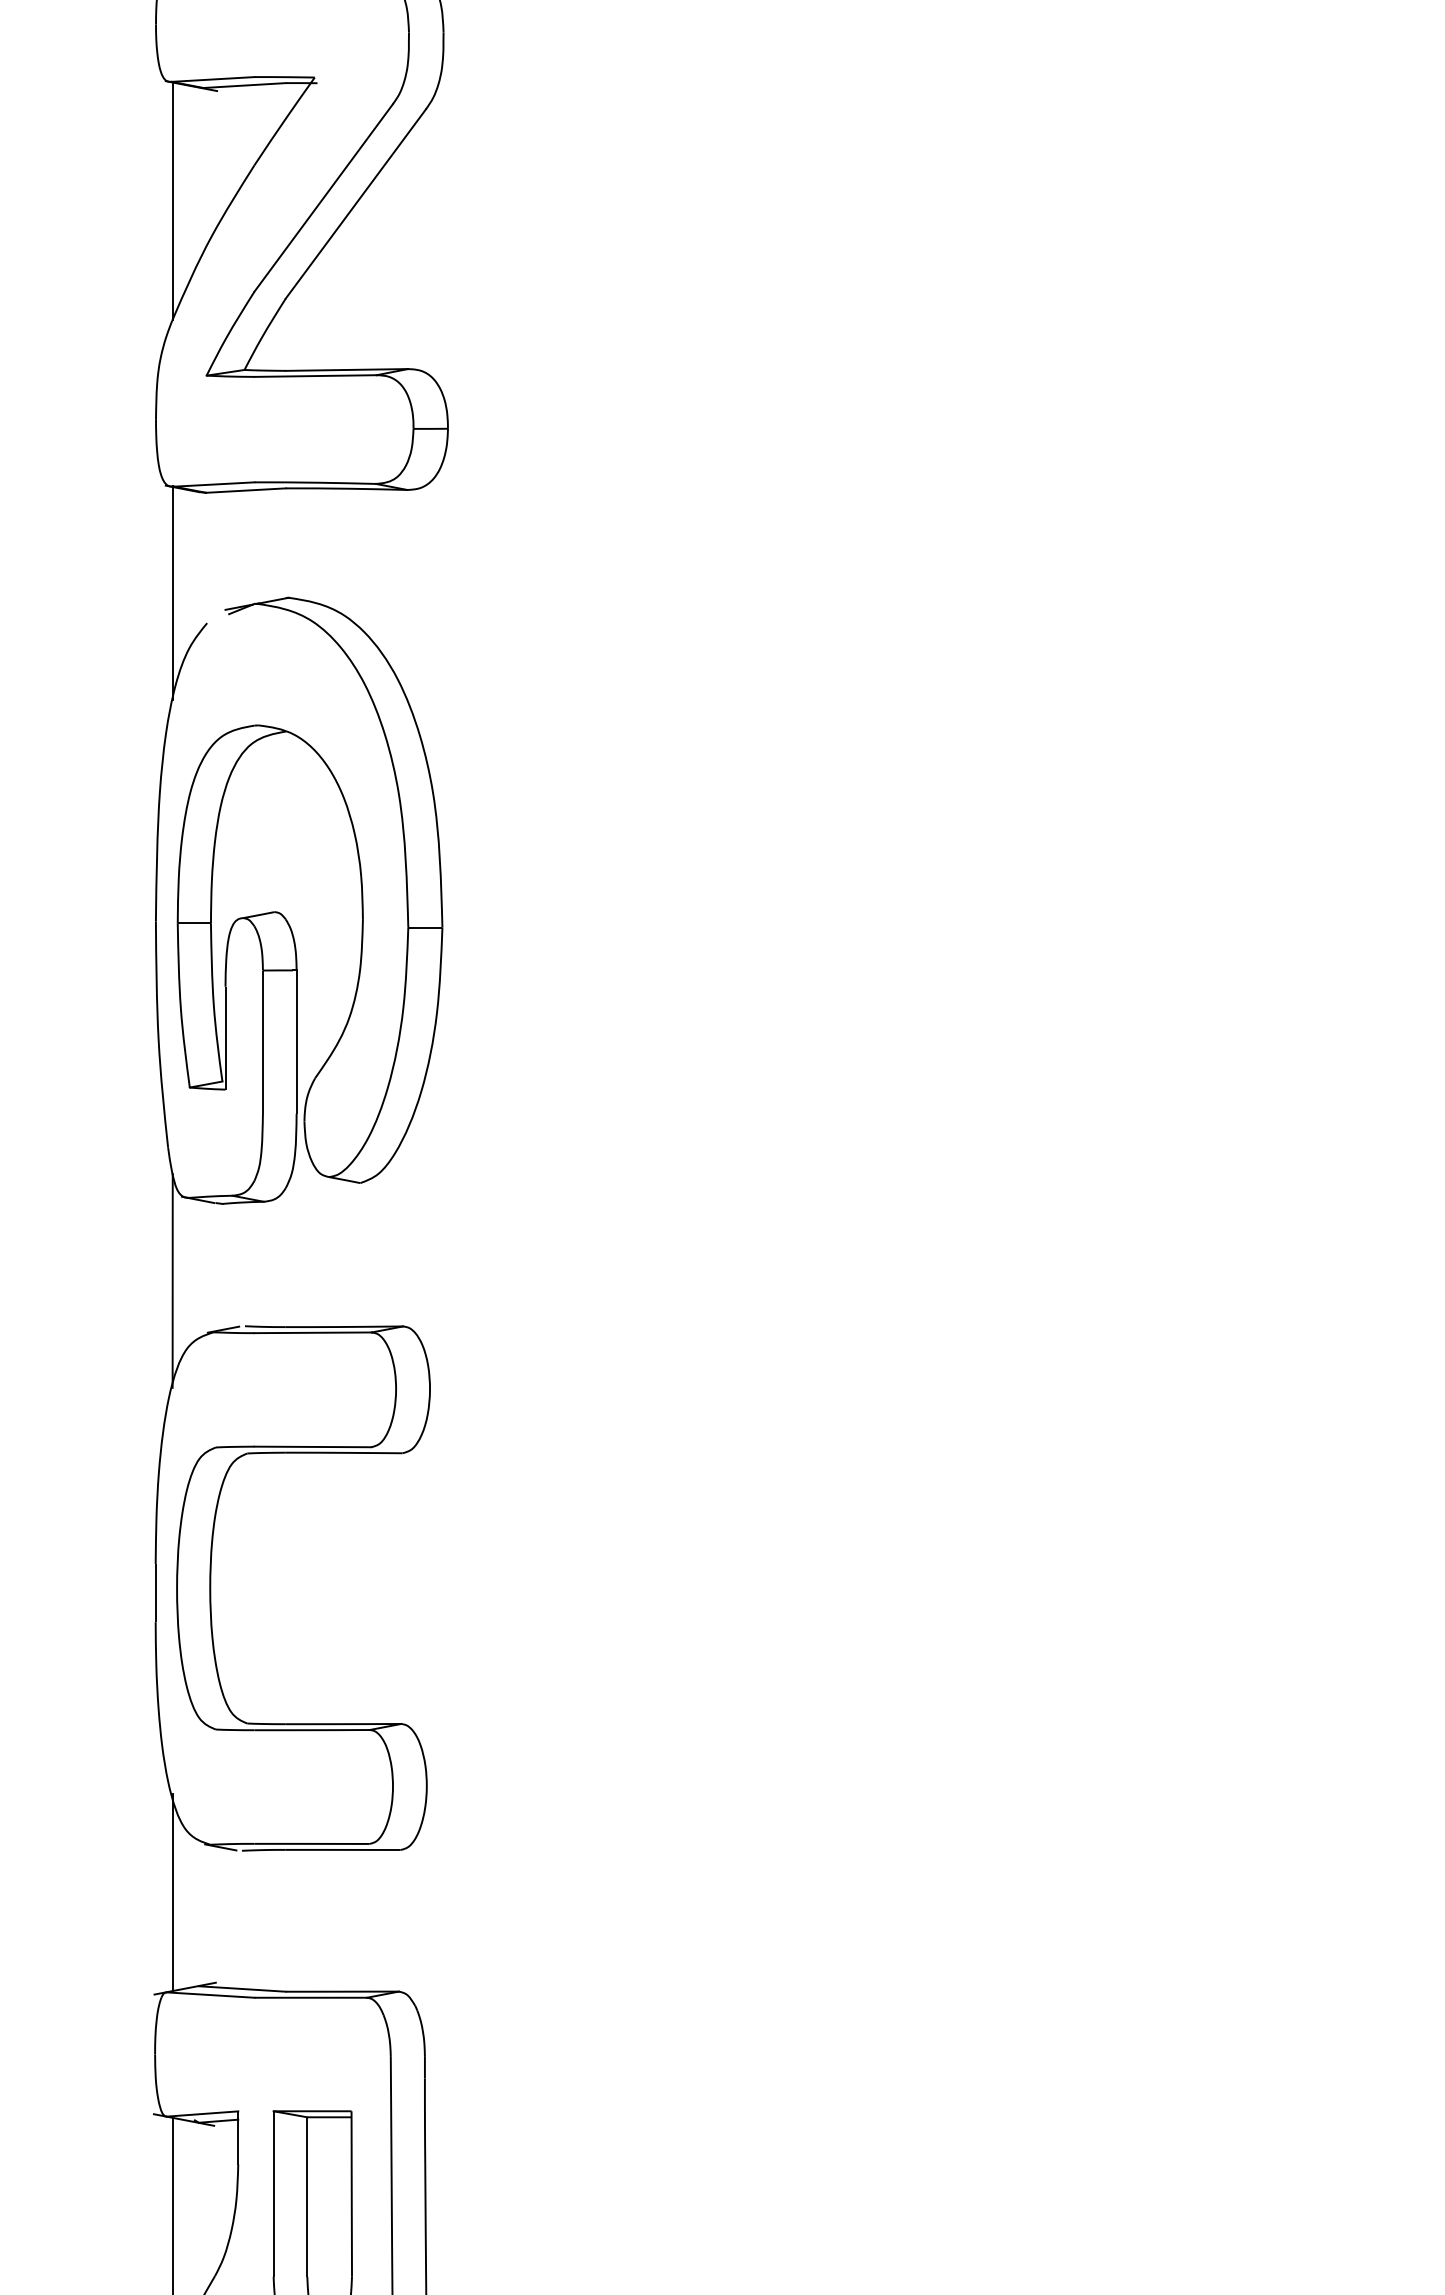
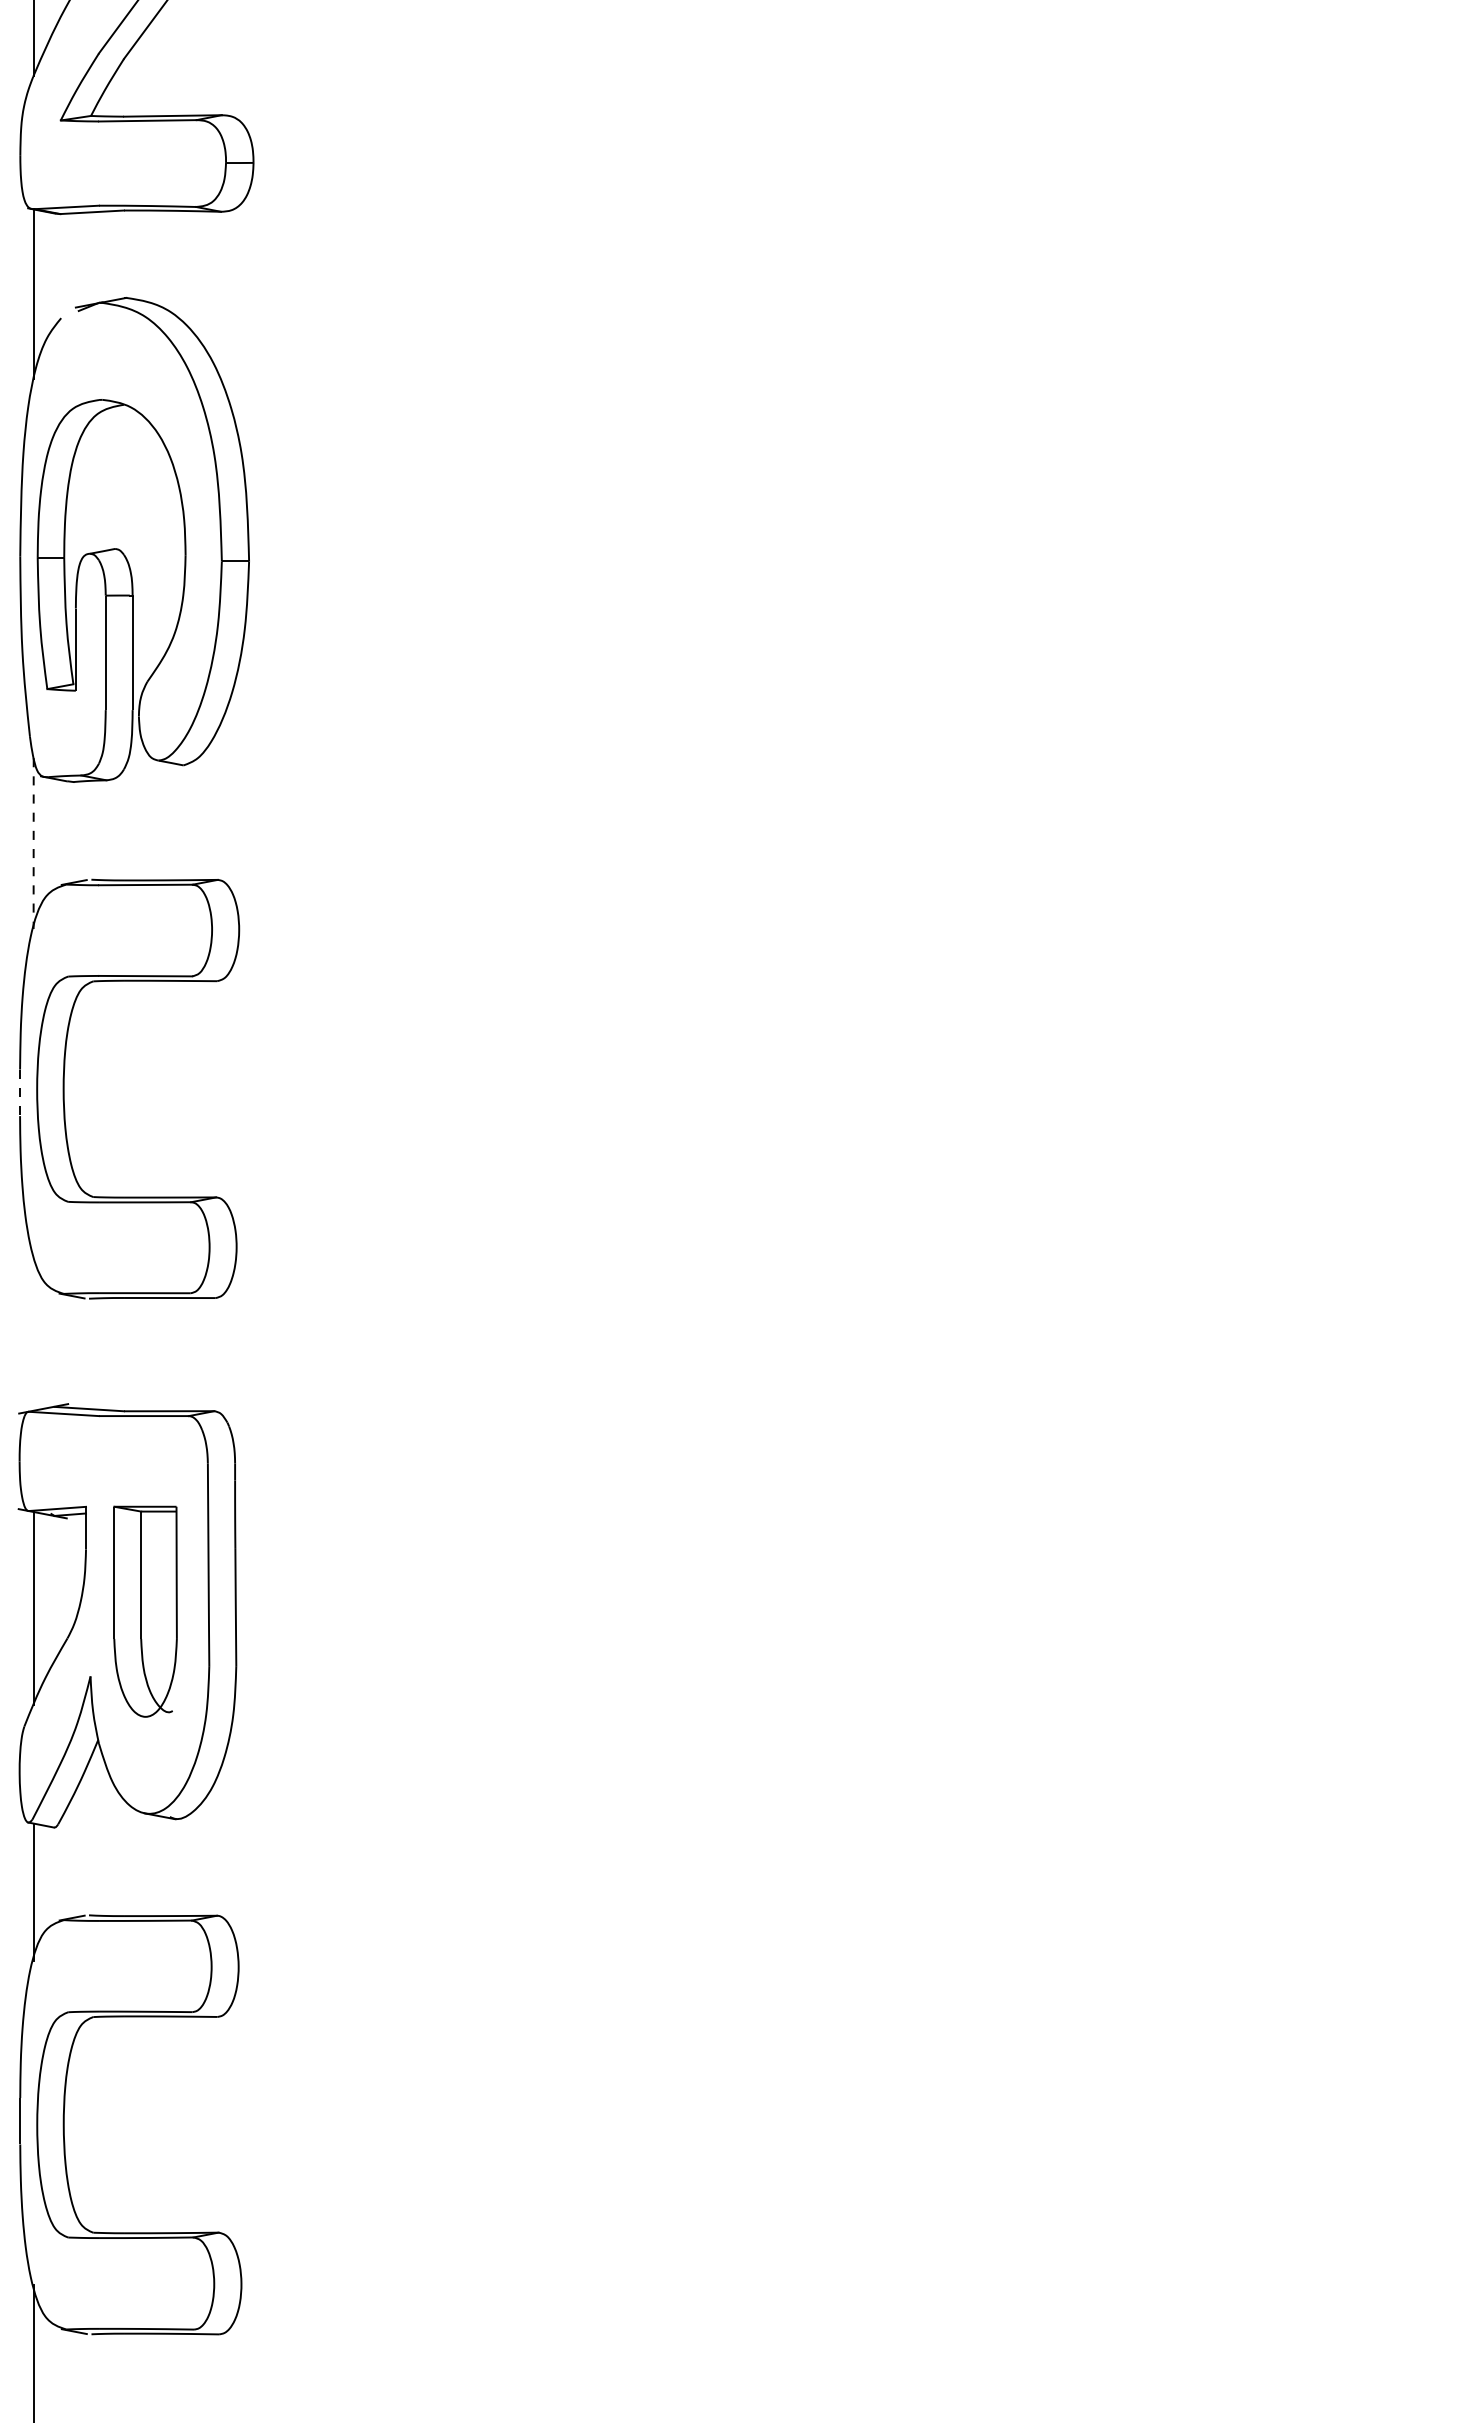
line: (172, 1282) -> (33, 844), solid -> dashed
line: (156, 1593) -> (20, 1093), solid -> dashed
line: (172, 1891) -> (33, 1331), removed

